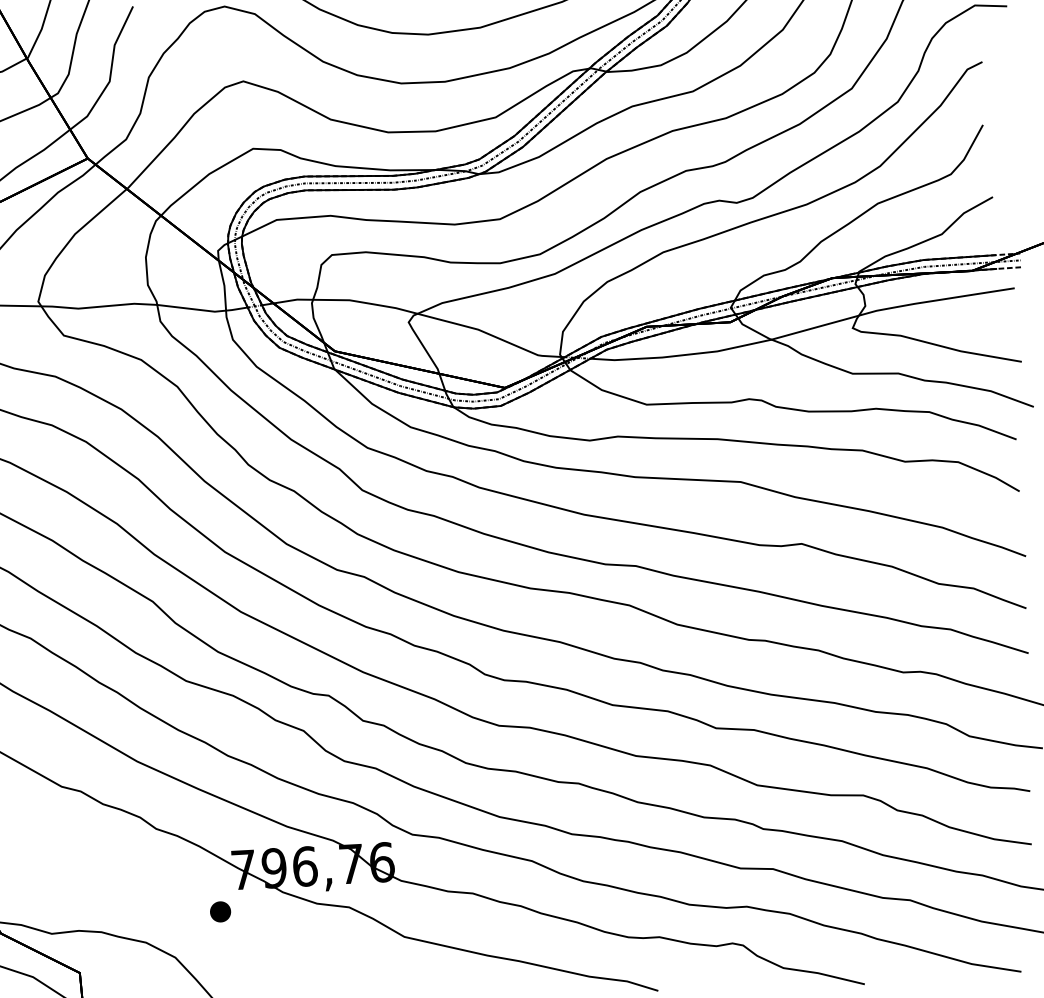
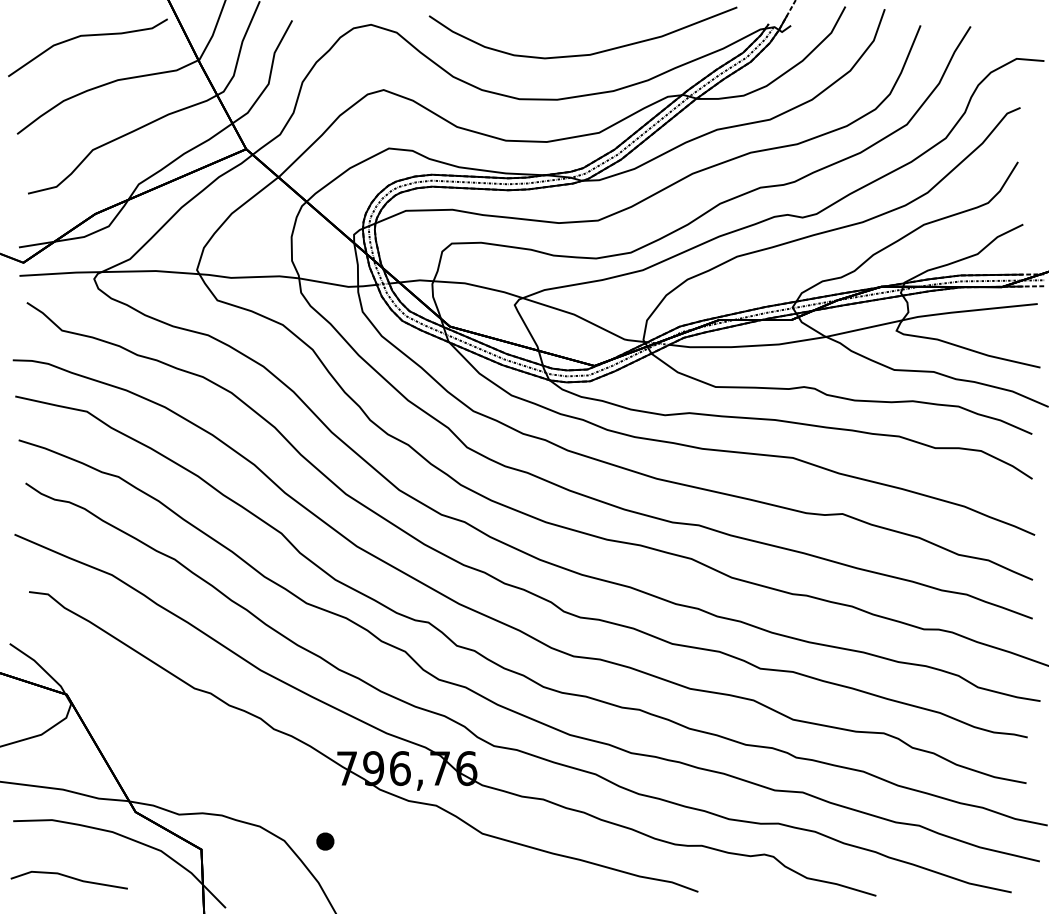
part: (220, 911) -> (325, 841), moved

